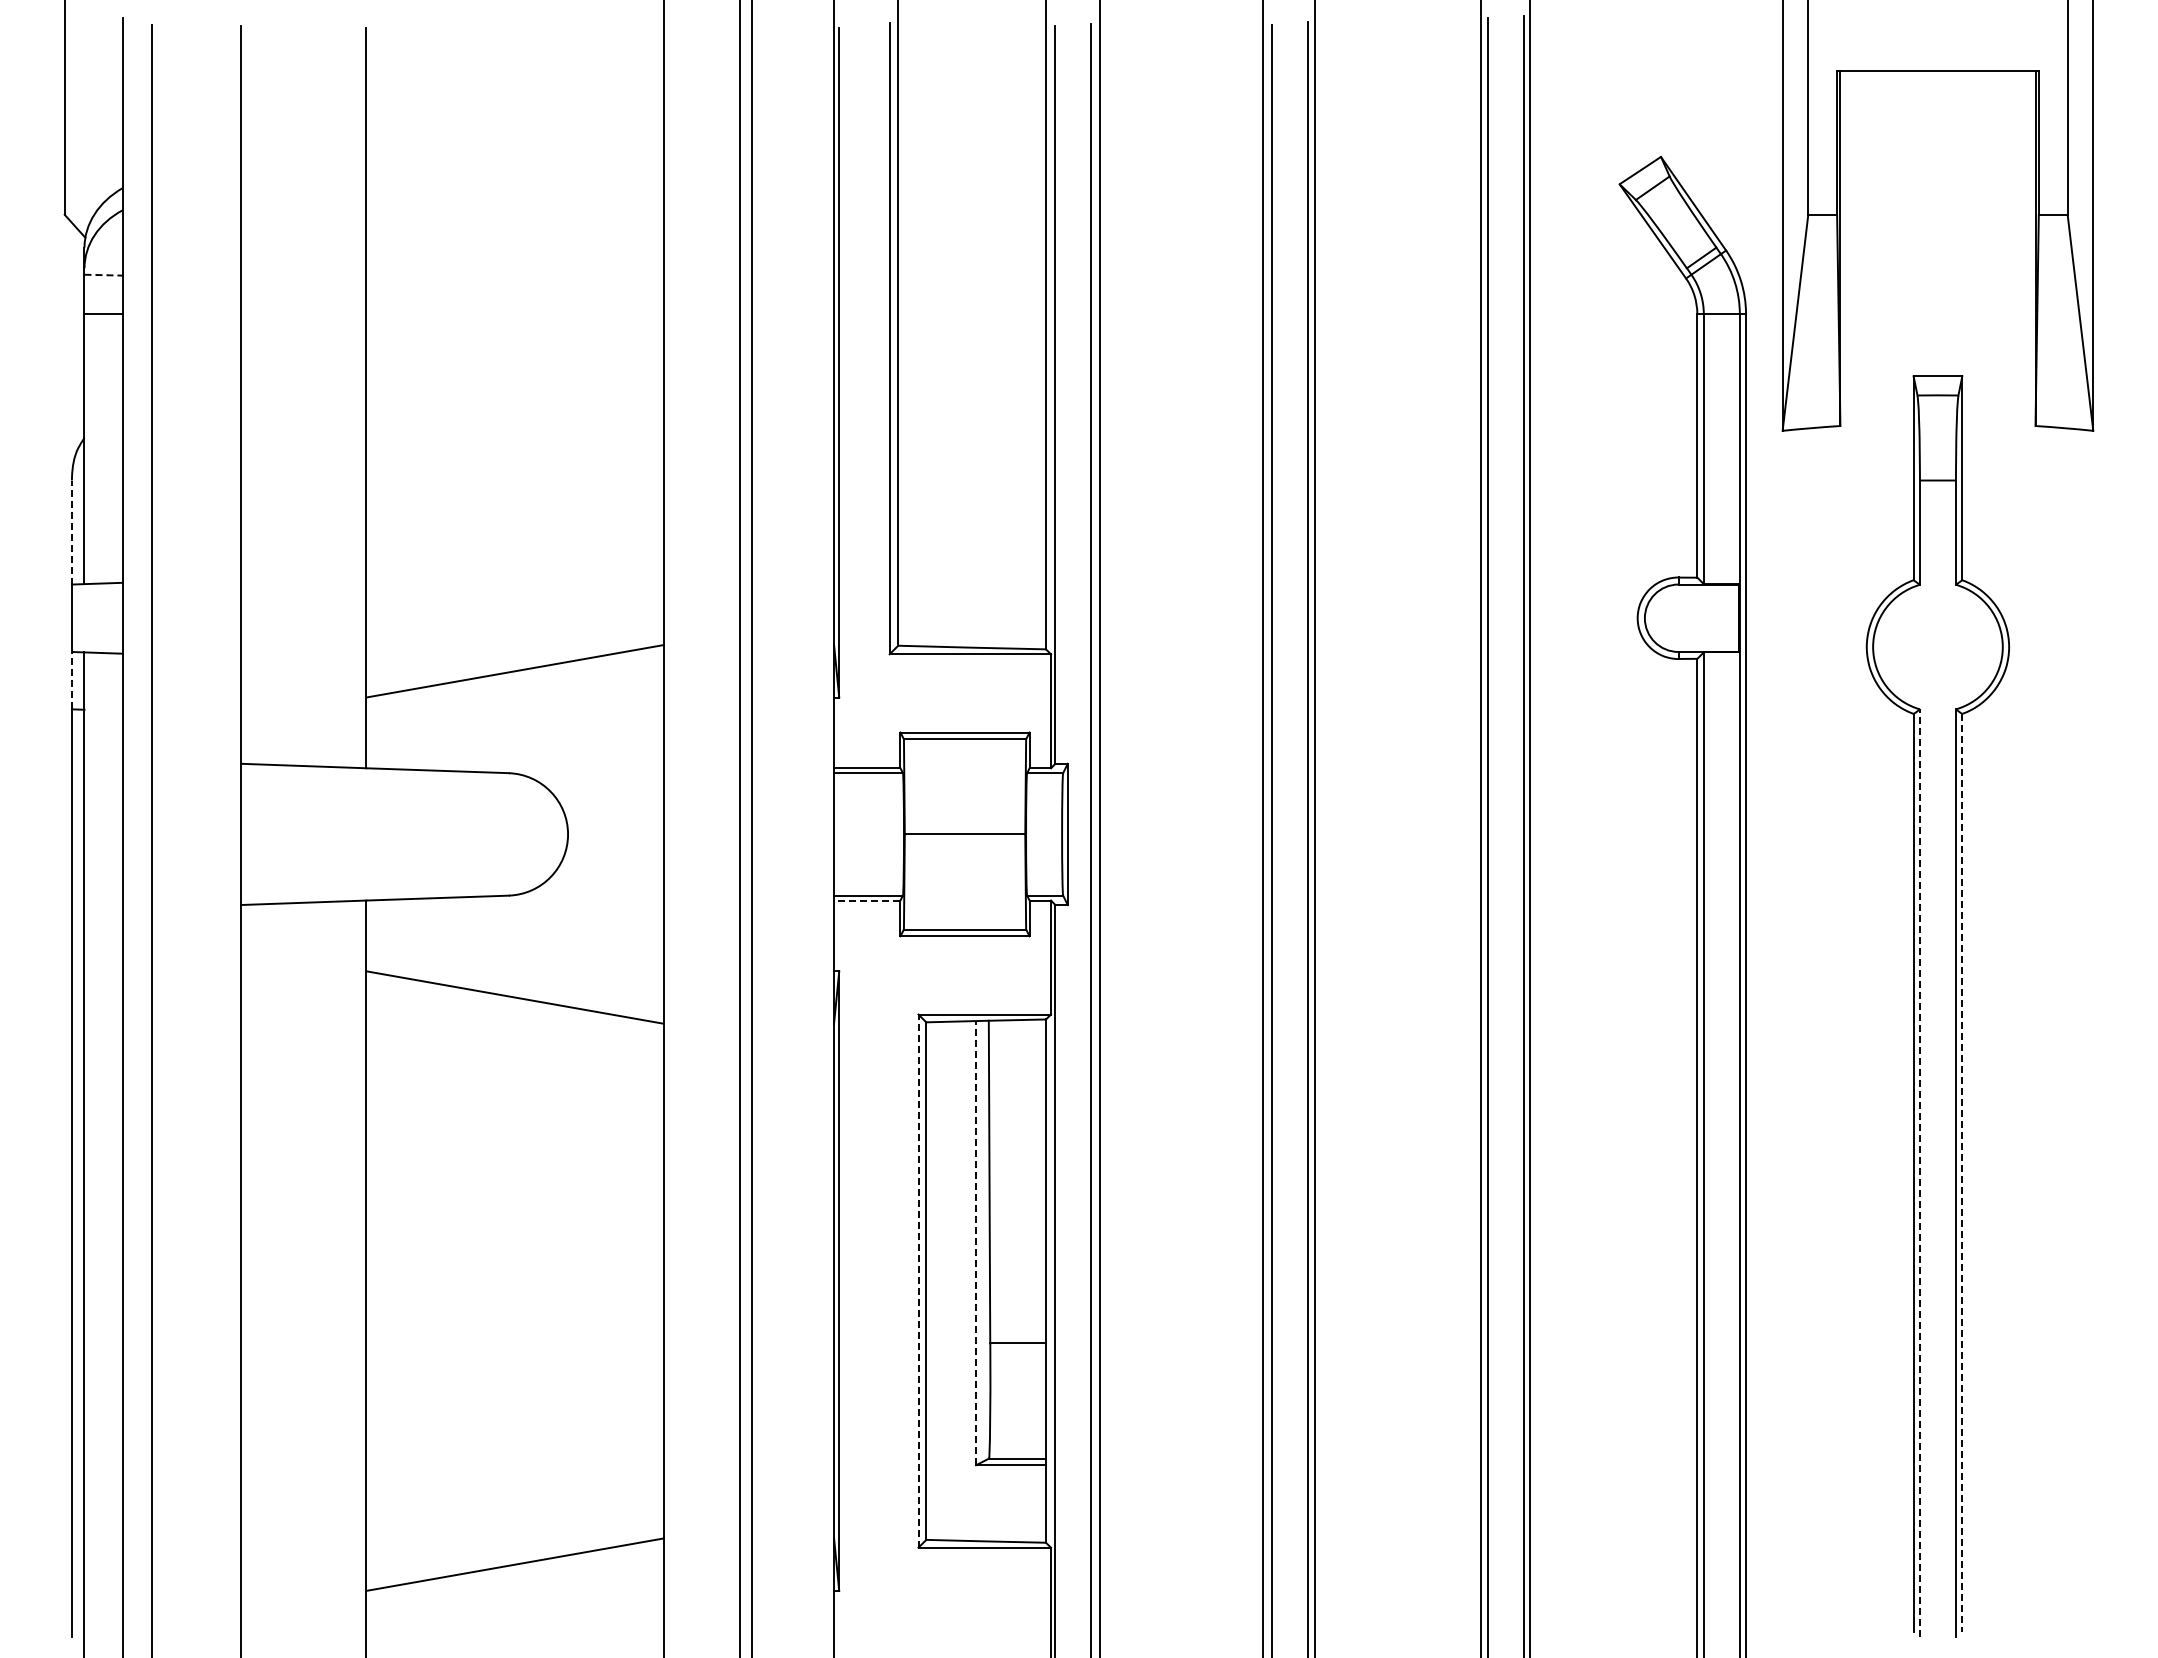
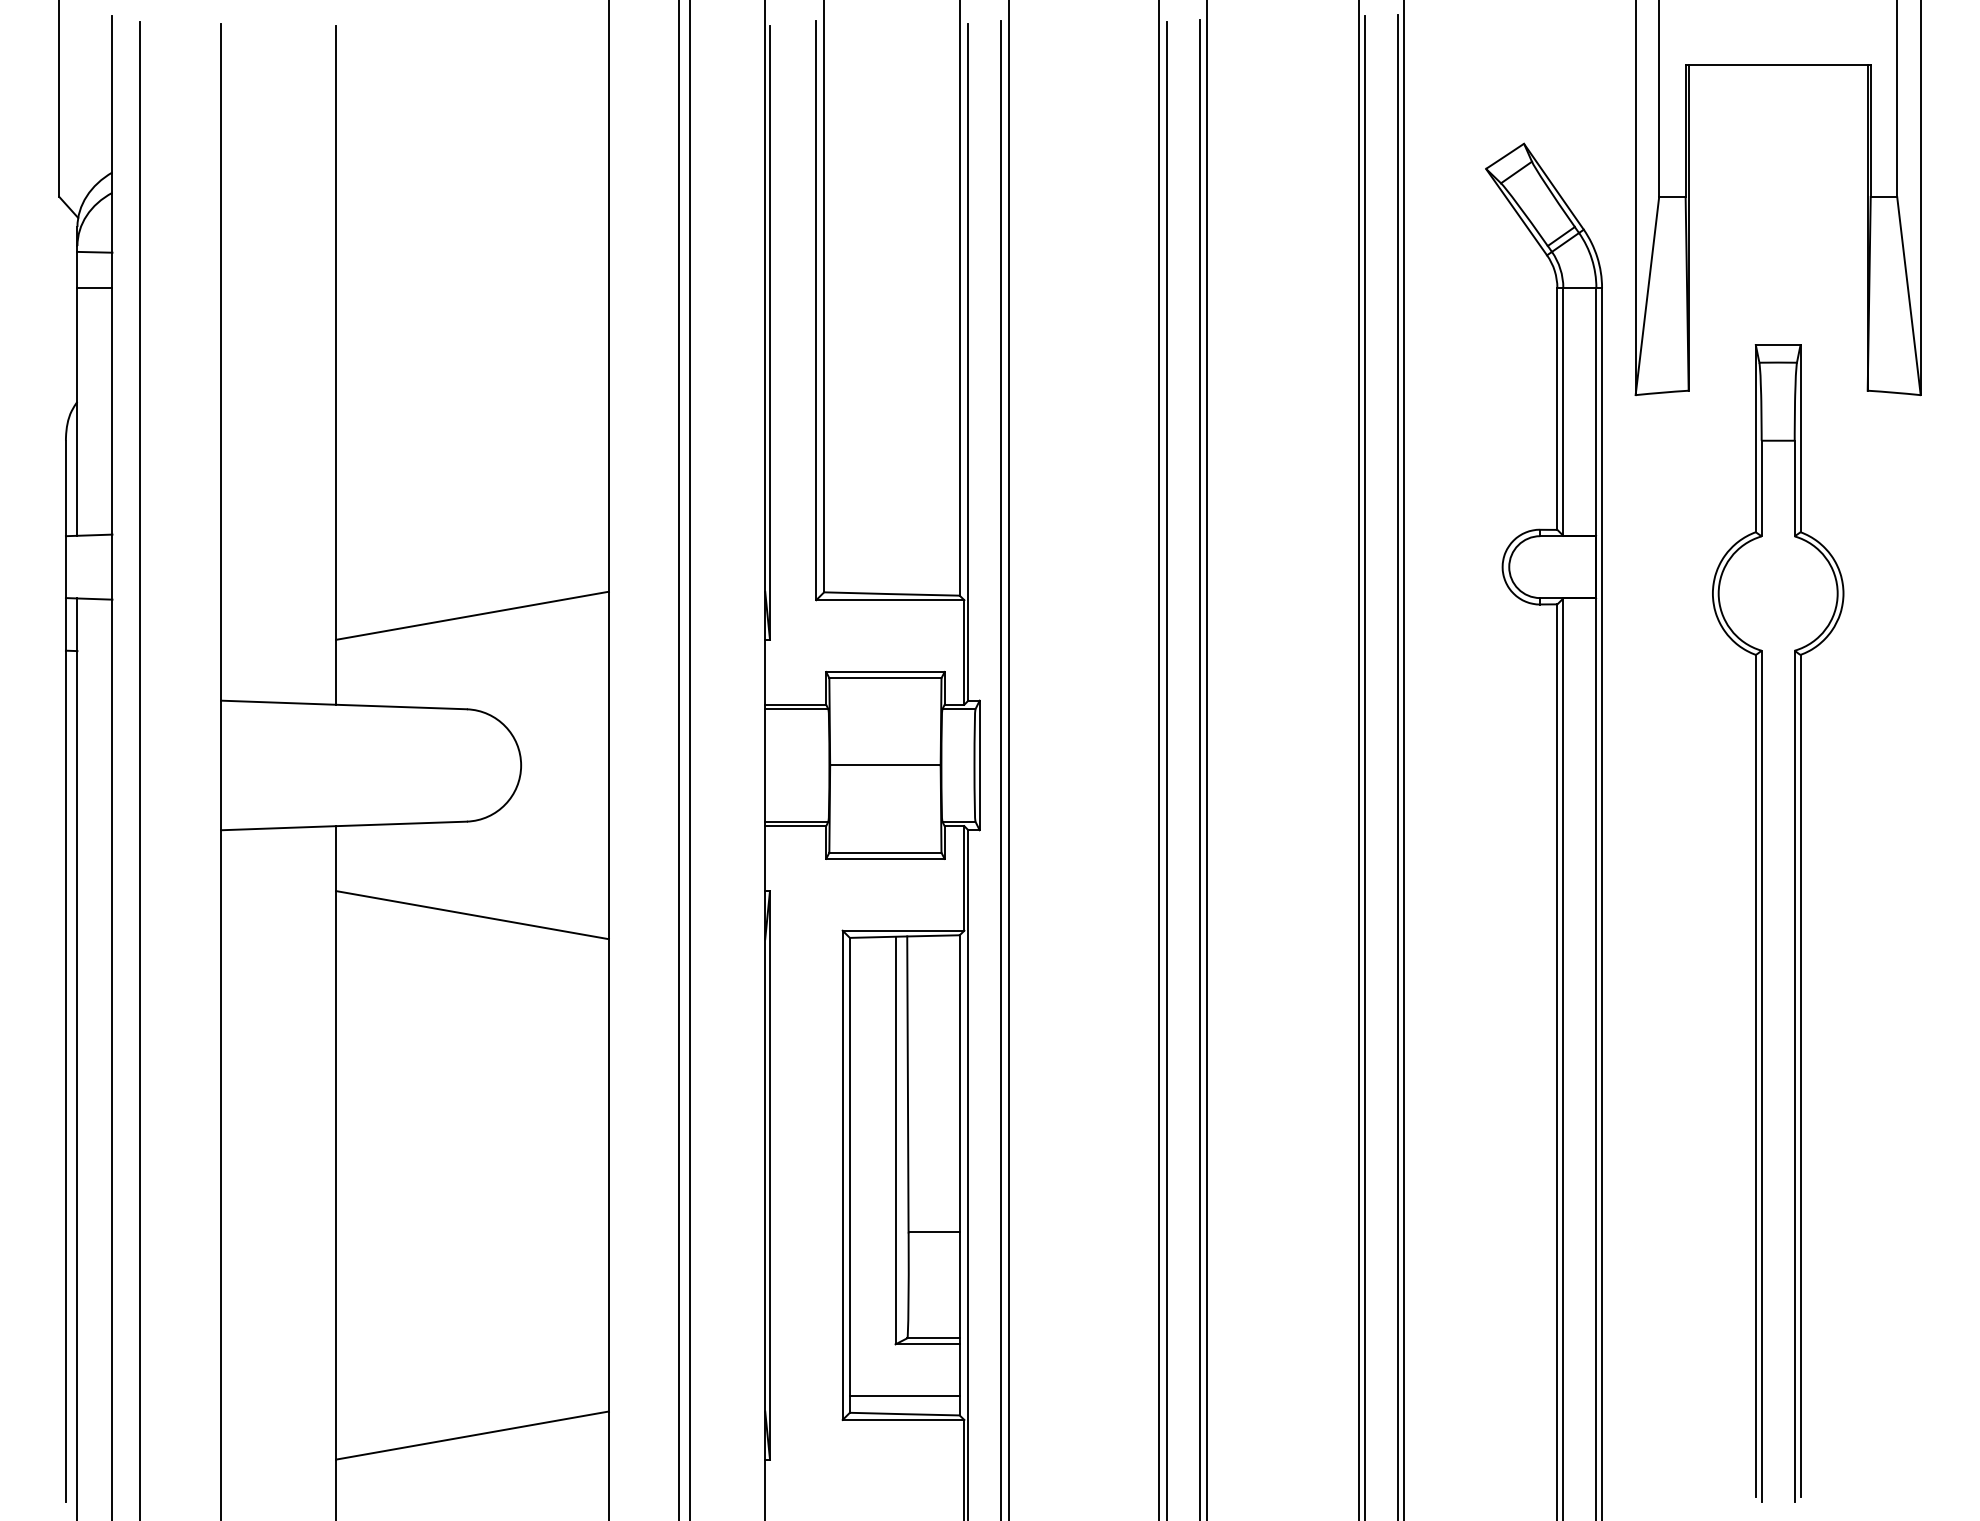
line: (104, 275) -> (95, 252), dashed -> solid
line: (71, 532) -> (65, 488), dashed -> solid
line: (71, 680) -> (65, 624), dashed -> solid
line: (866, 900) -> (795, 826), dashed -> solid
line: (1919, 1173) -> (1761, 1076), dashed -> solid
line: (1962, 1173) -> (1800, 1076), dashed -> solid
line: (976, 1242) -> (895, 1139), dashed -> solid
line: (918, 1281) -> (842, 1175), dashed -> solid
line: (986, 1521) -> (905, 1395), added

